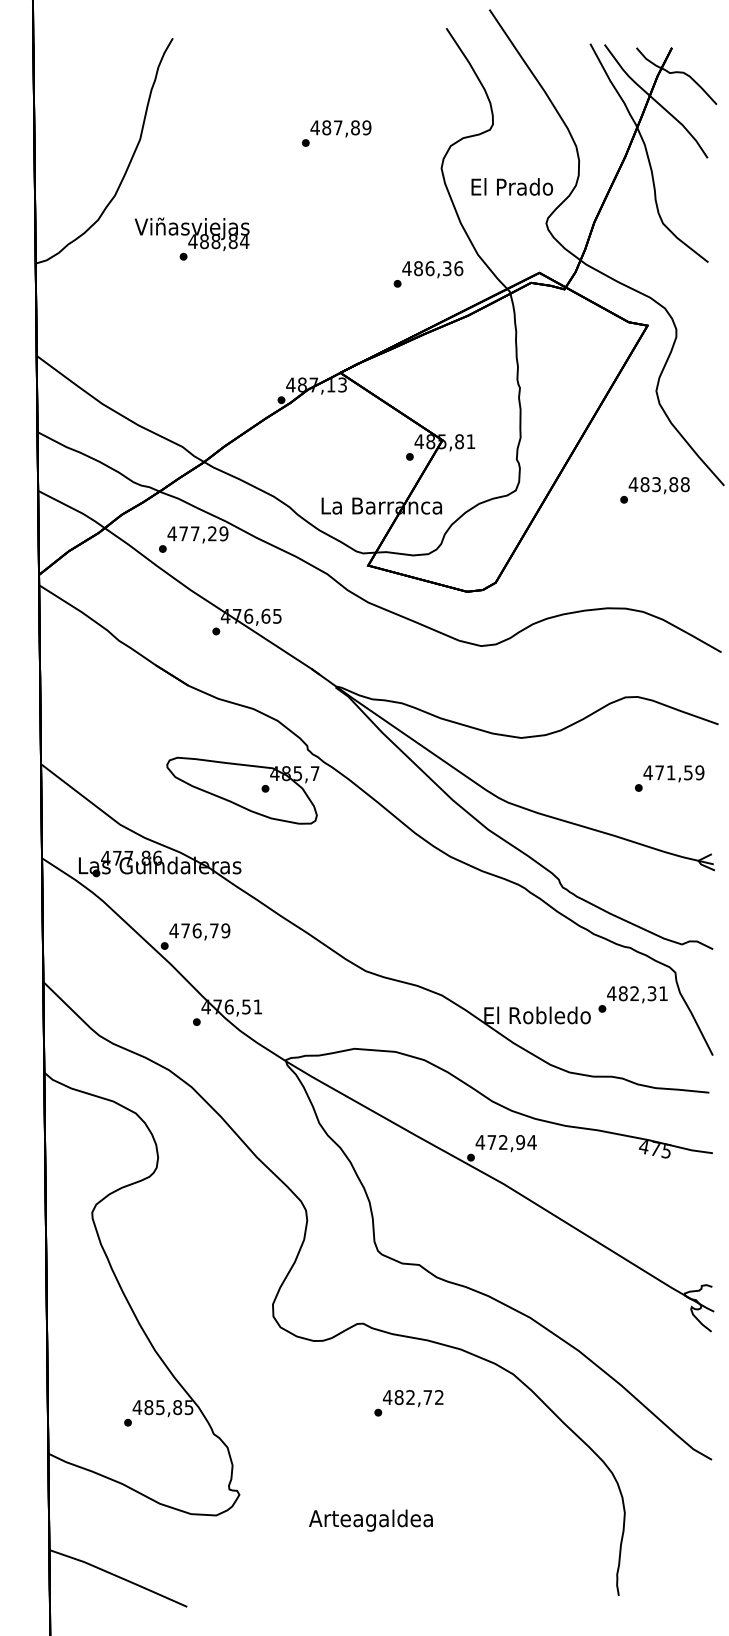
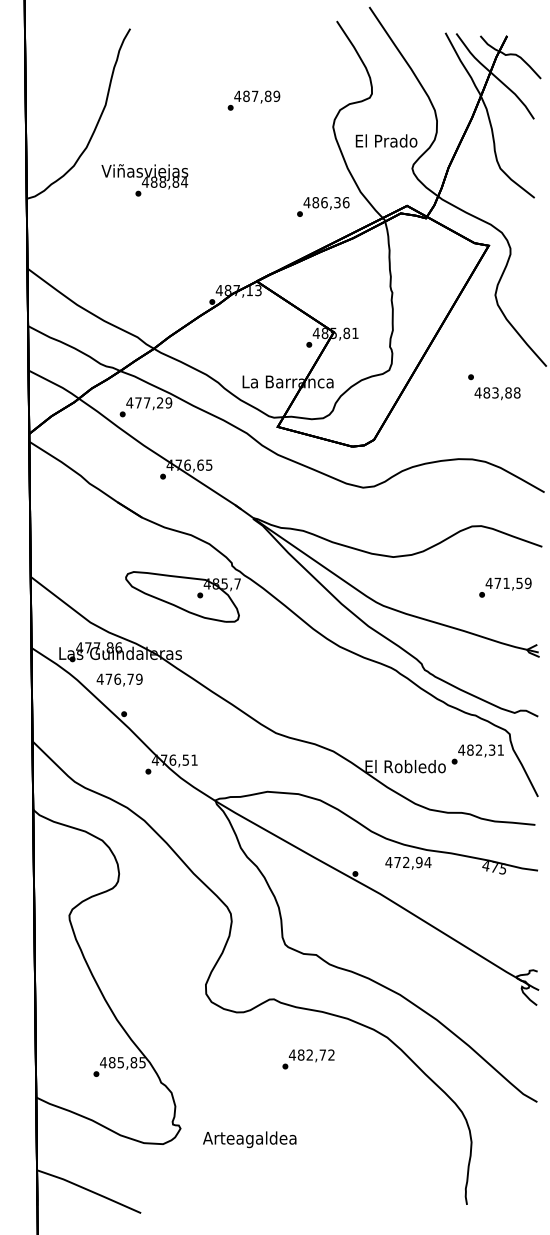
text: (658, 485) -> (496, 393), moved
text: (199, 931) -> (119, 679), moved
text: (505, 1143) -> (407, 863), moved
text: (370, 1520) -> (249, 1139), moved

